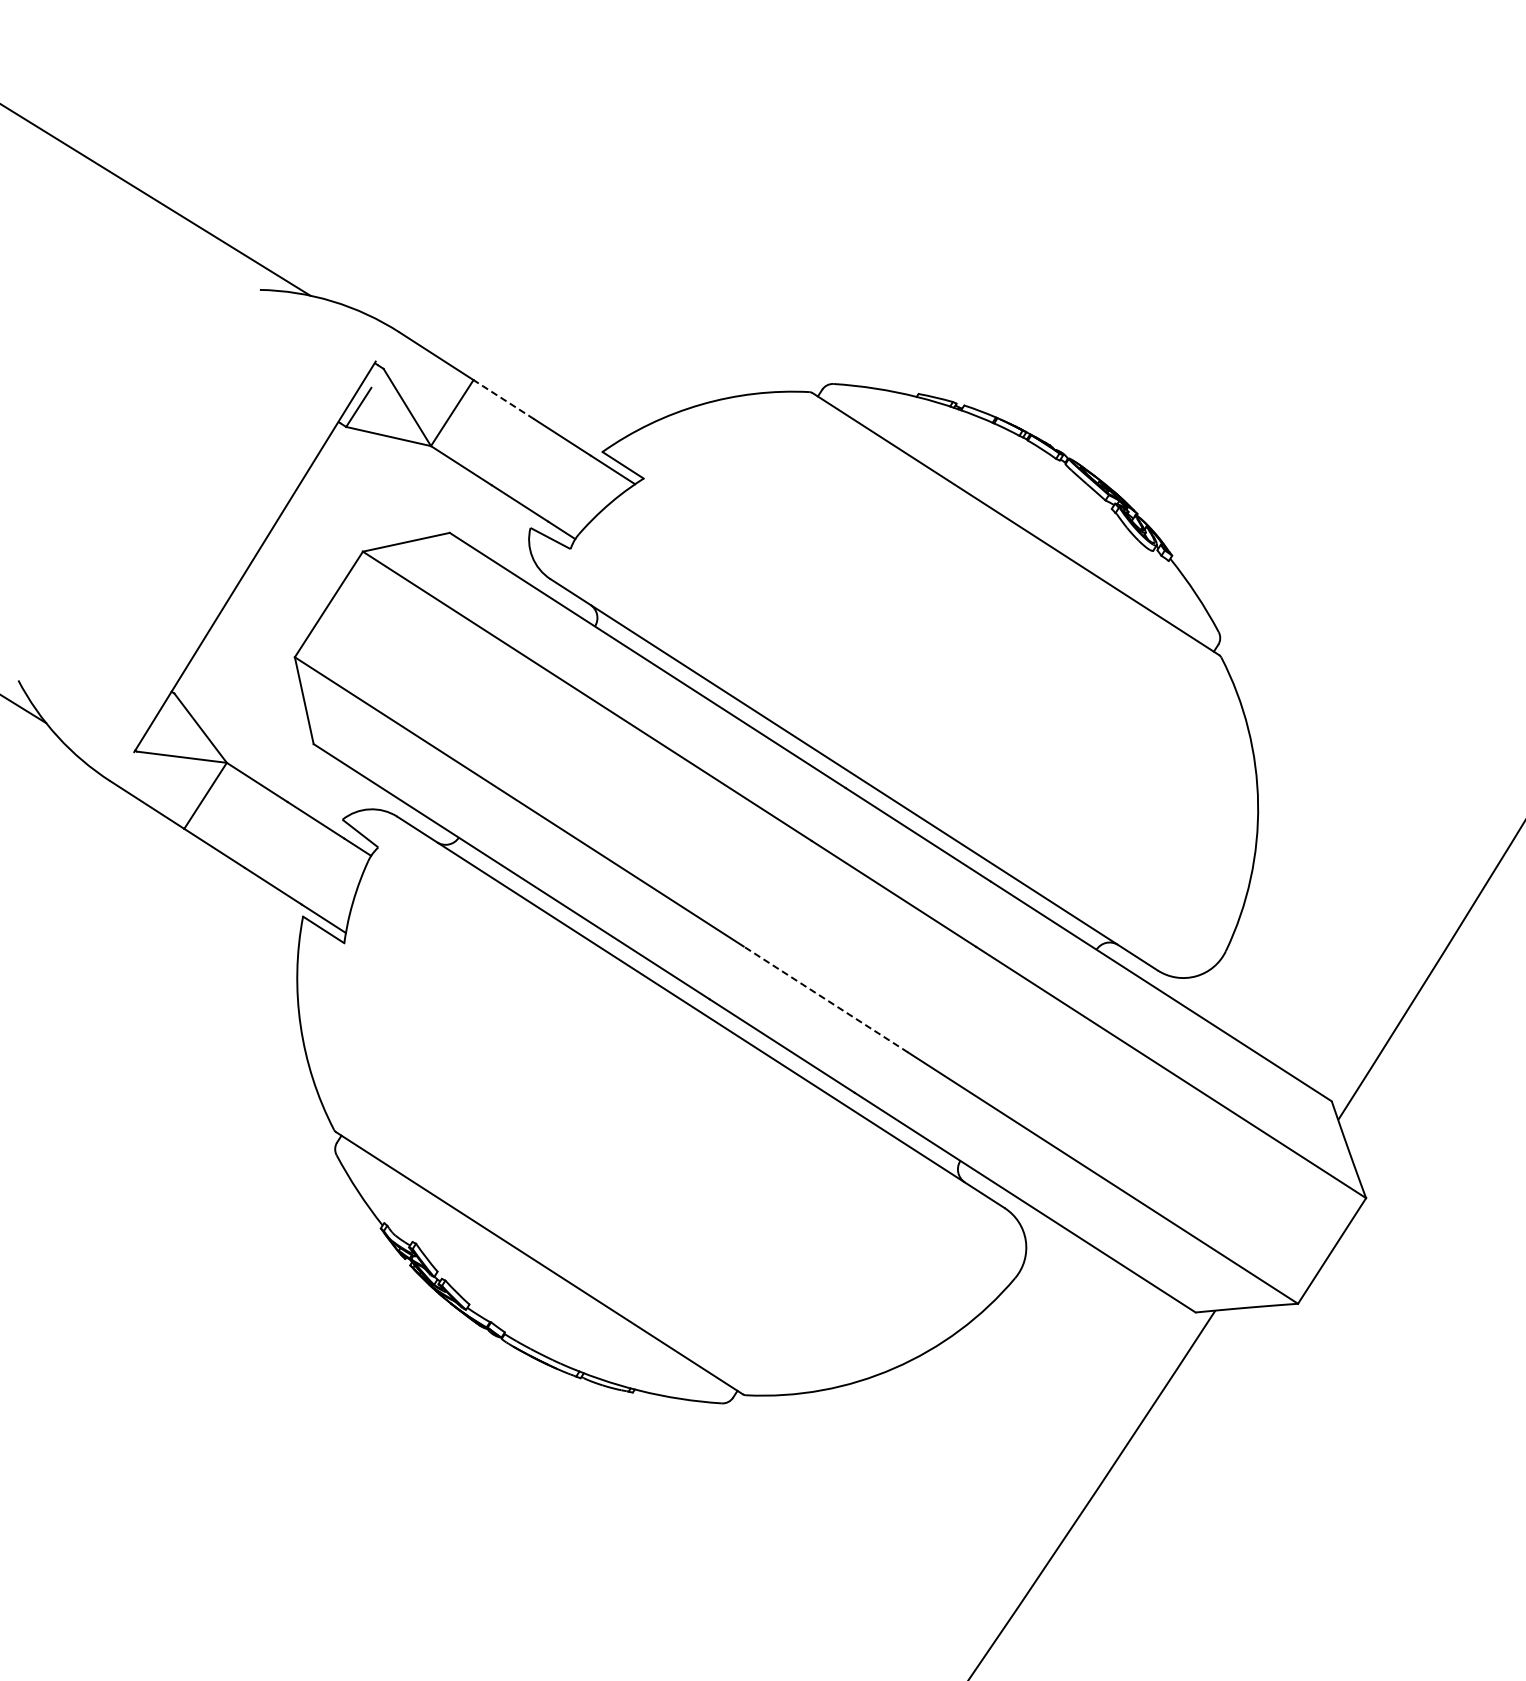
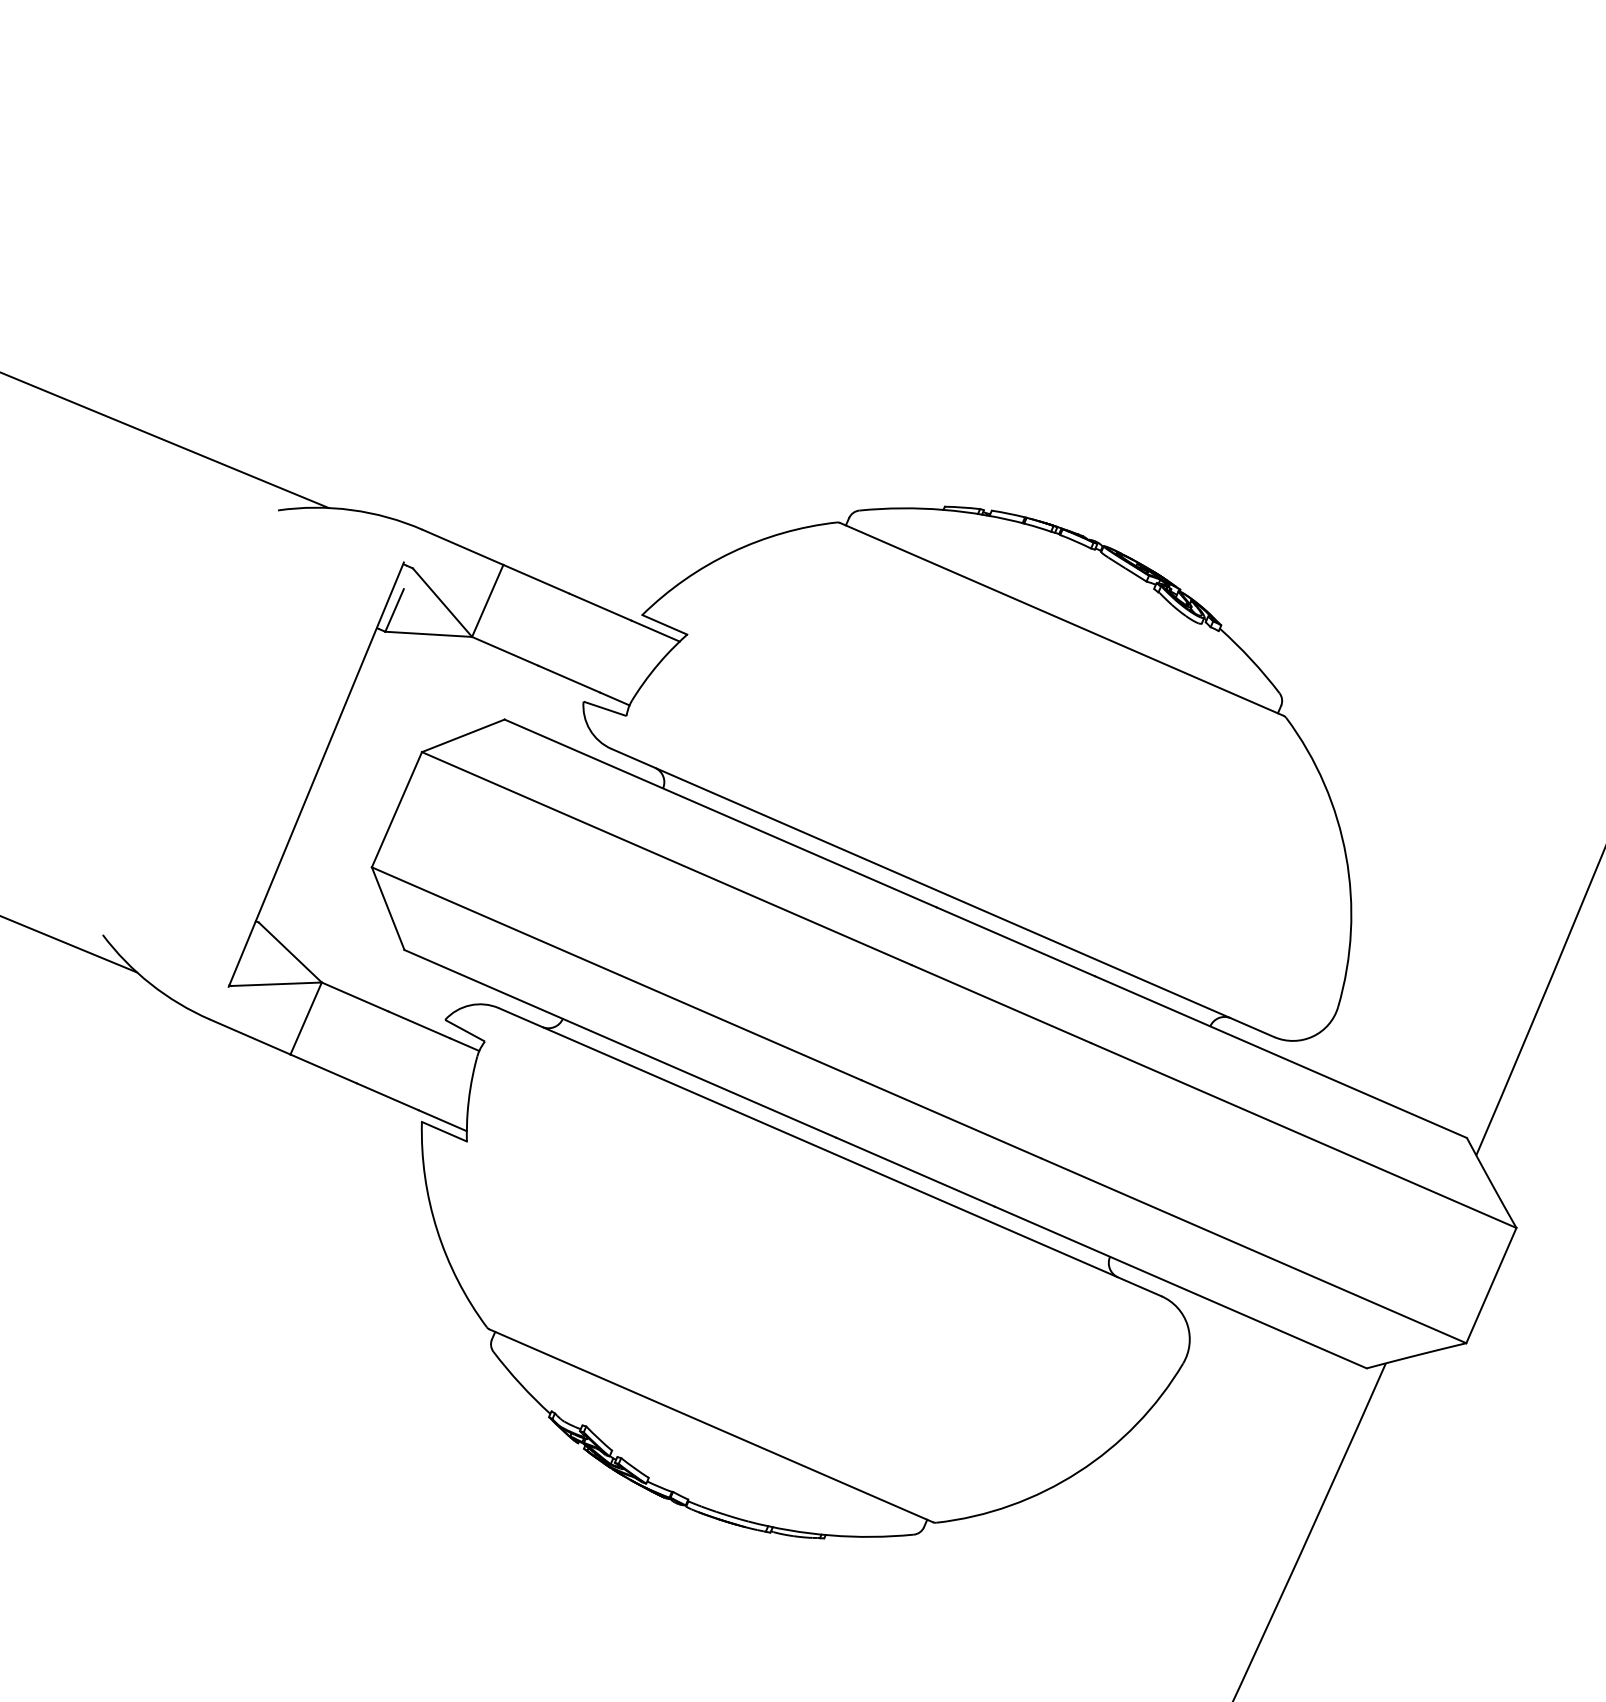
line: (503, 399) -> (536, 579), dashed -> solid
line: (826, 999) -> (951, 1119), dashed -> solid

